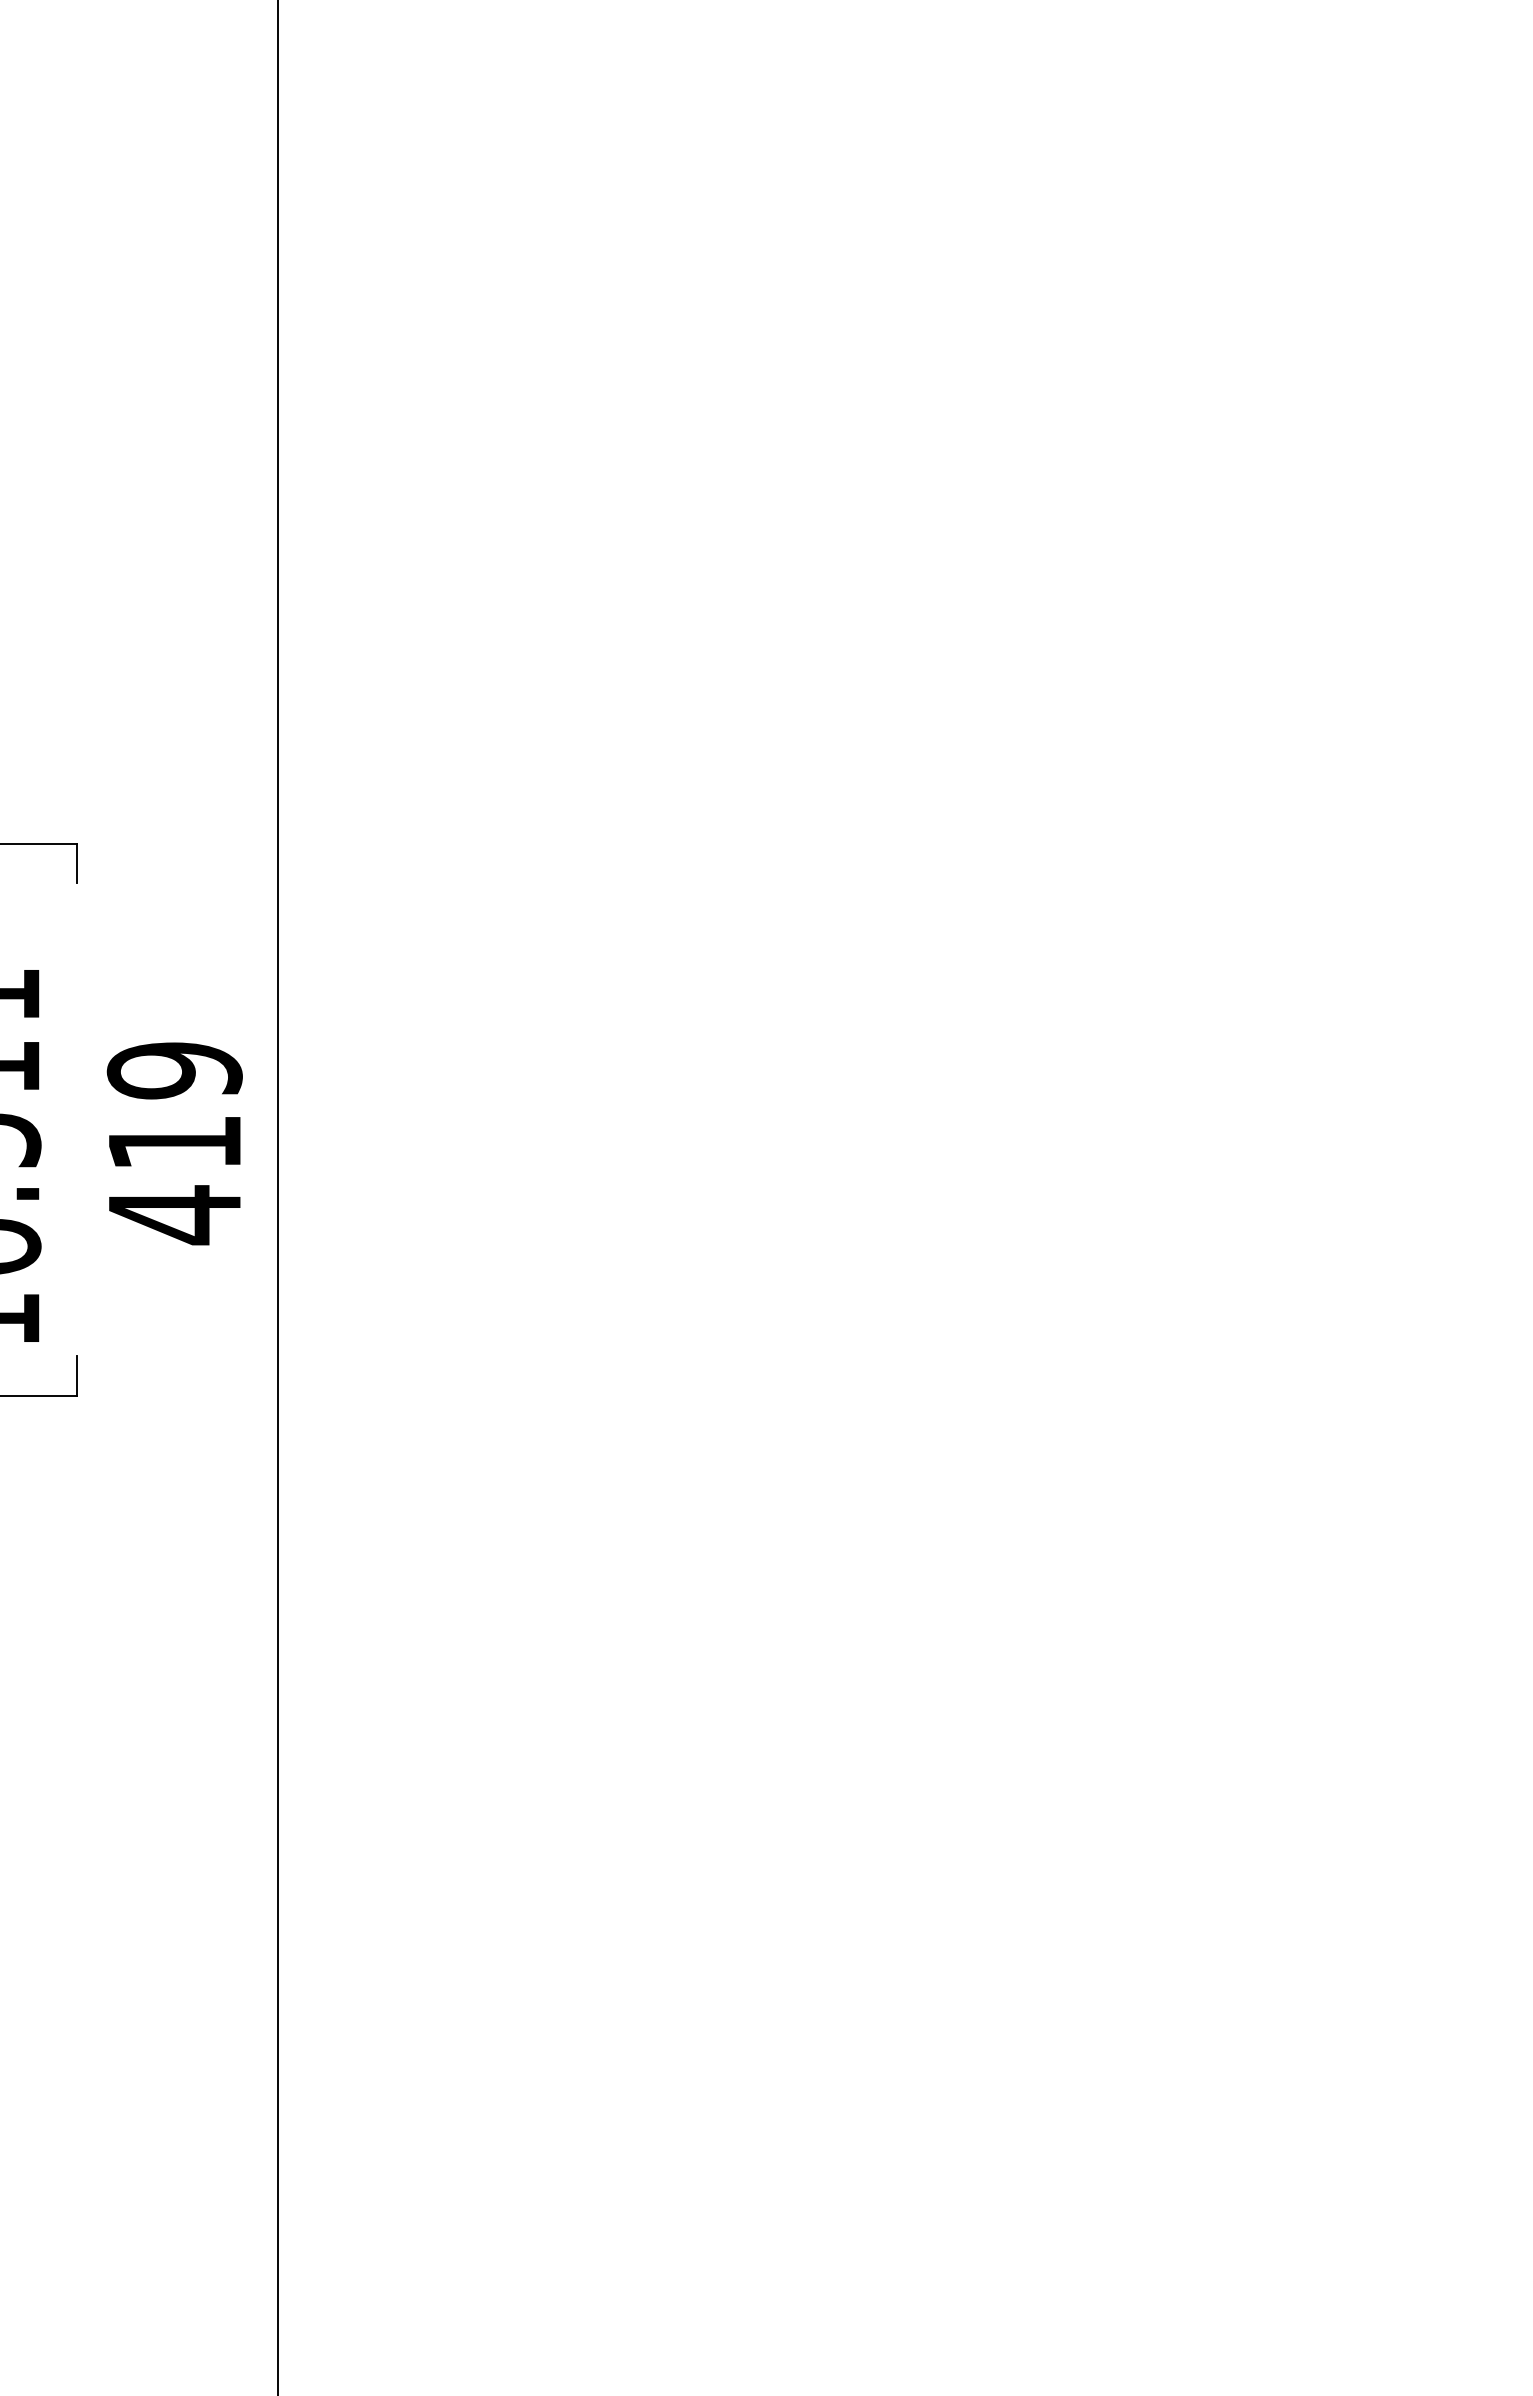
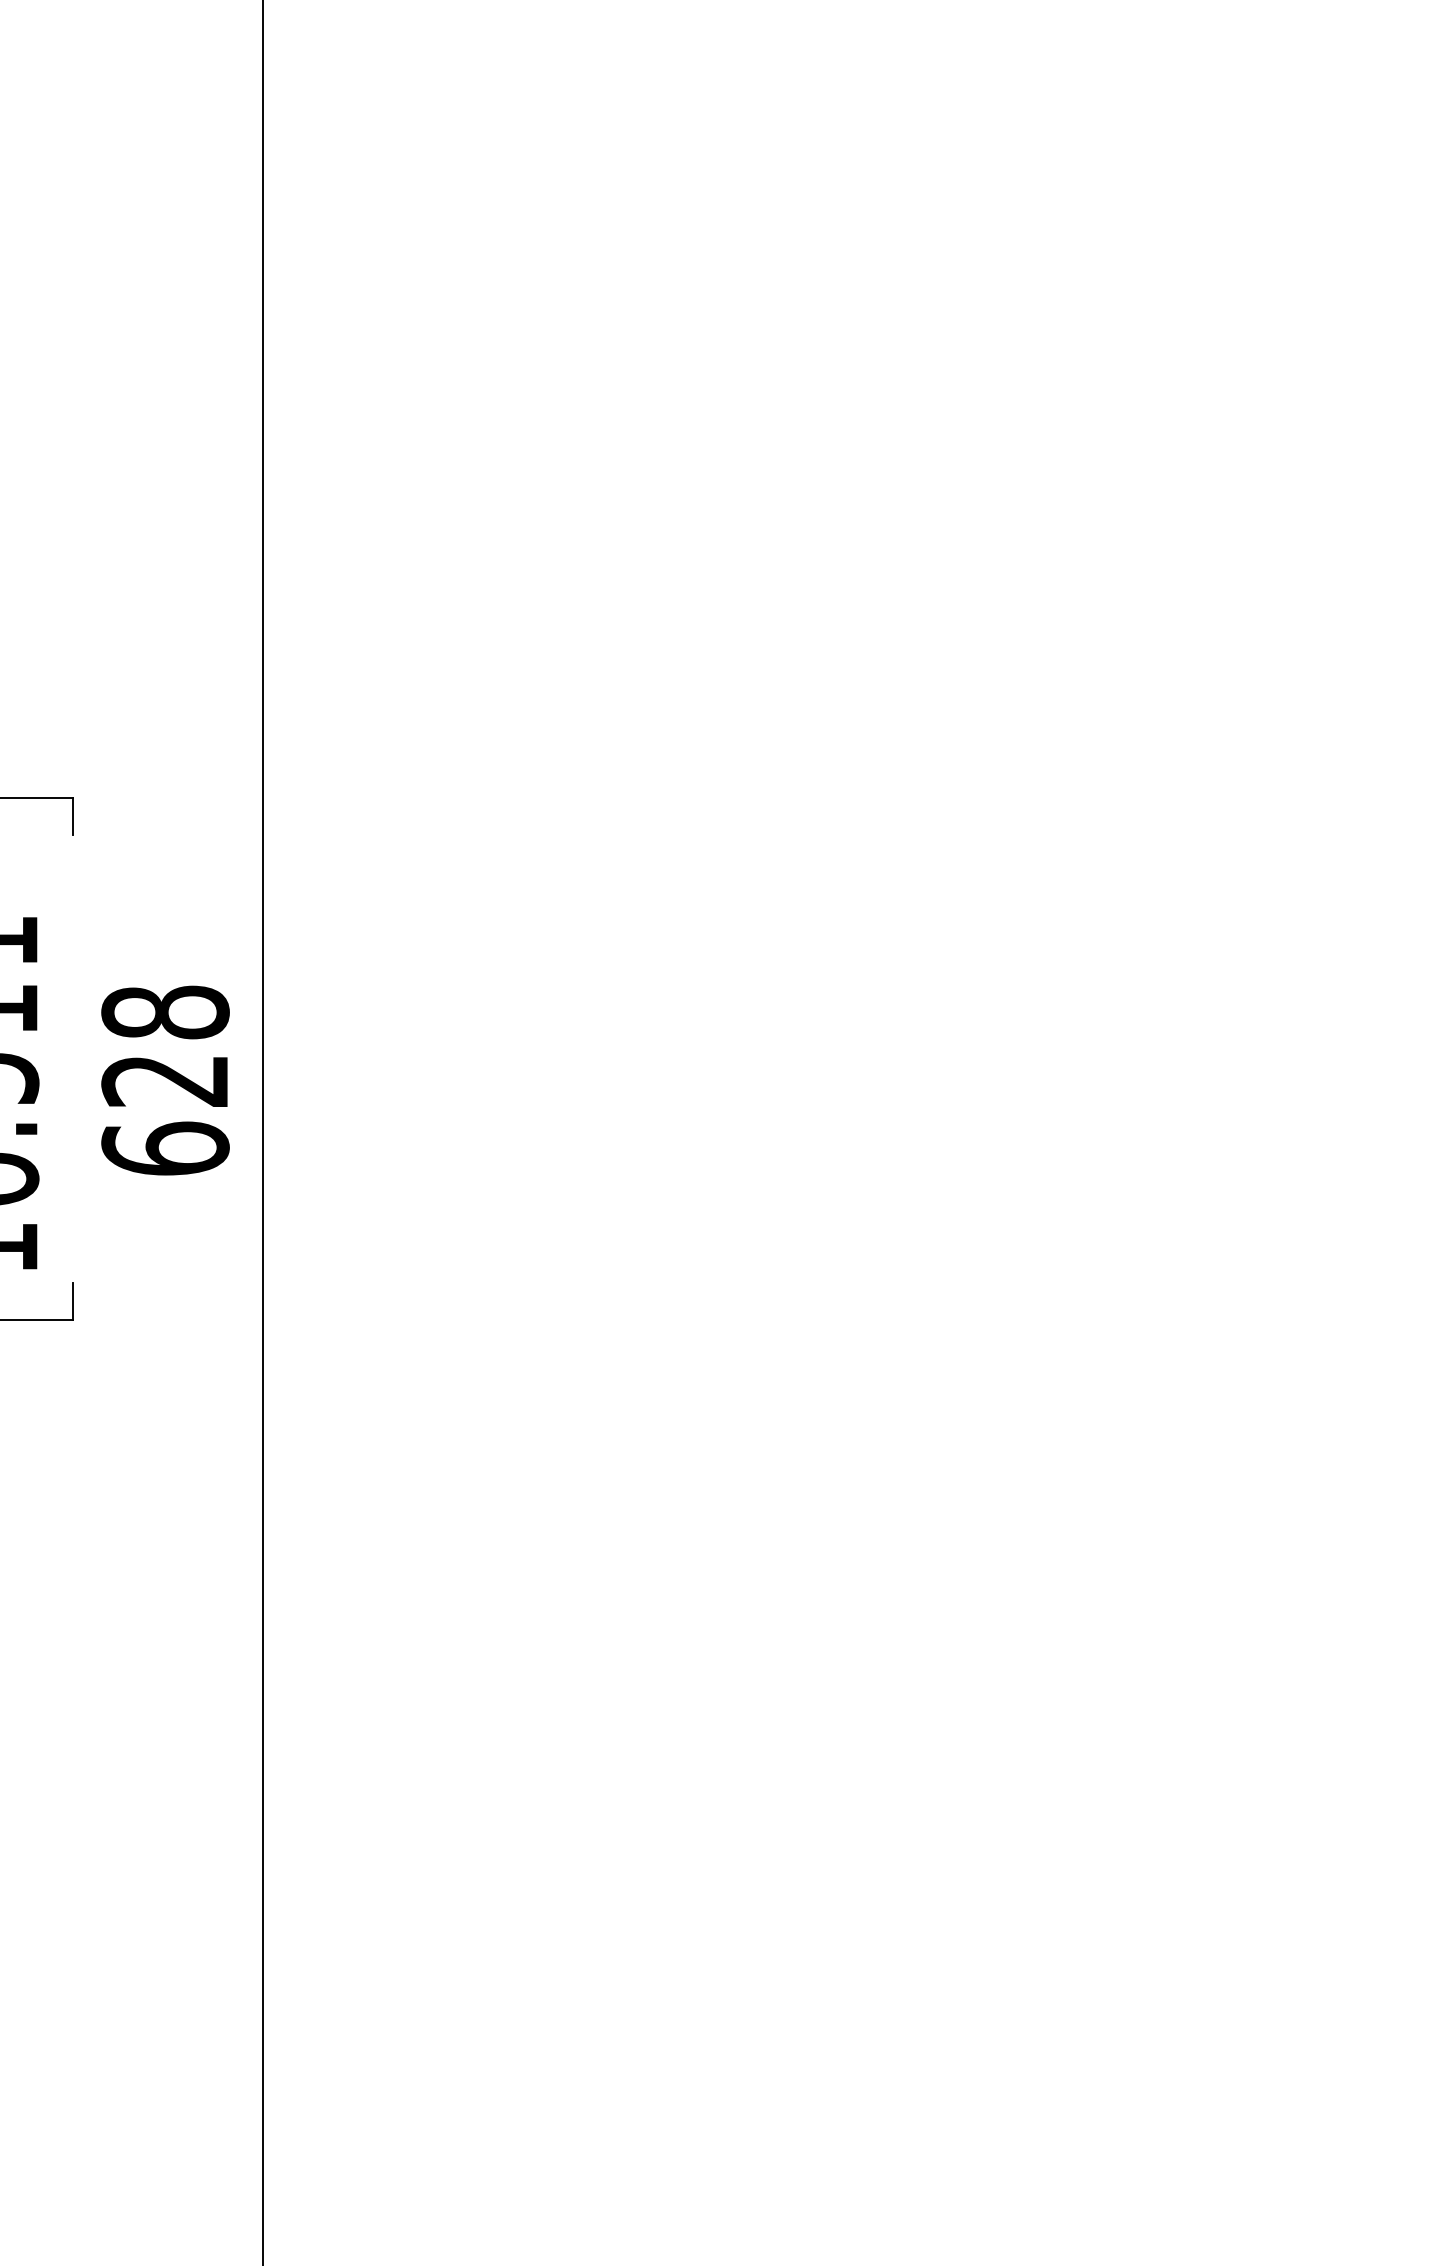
text: (174, 1143) -> (165, 1081), 419 -> 628

